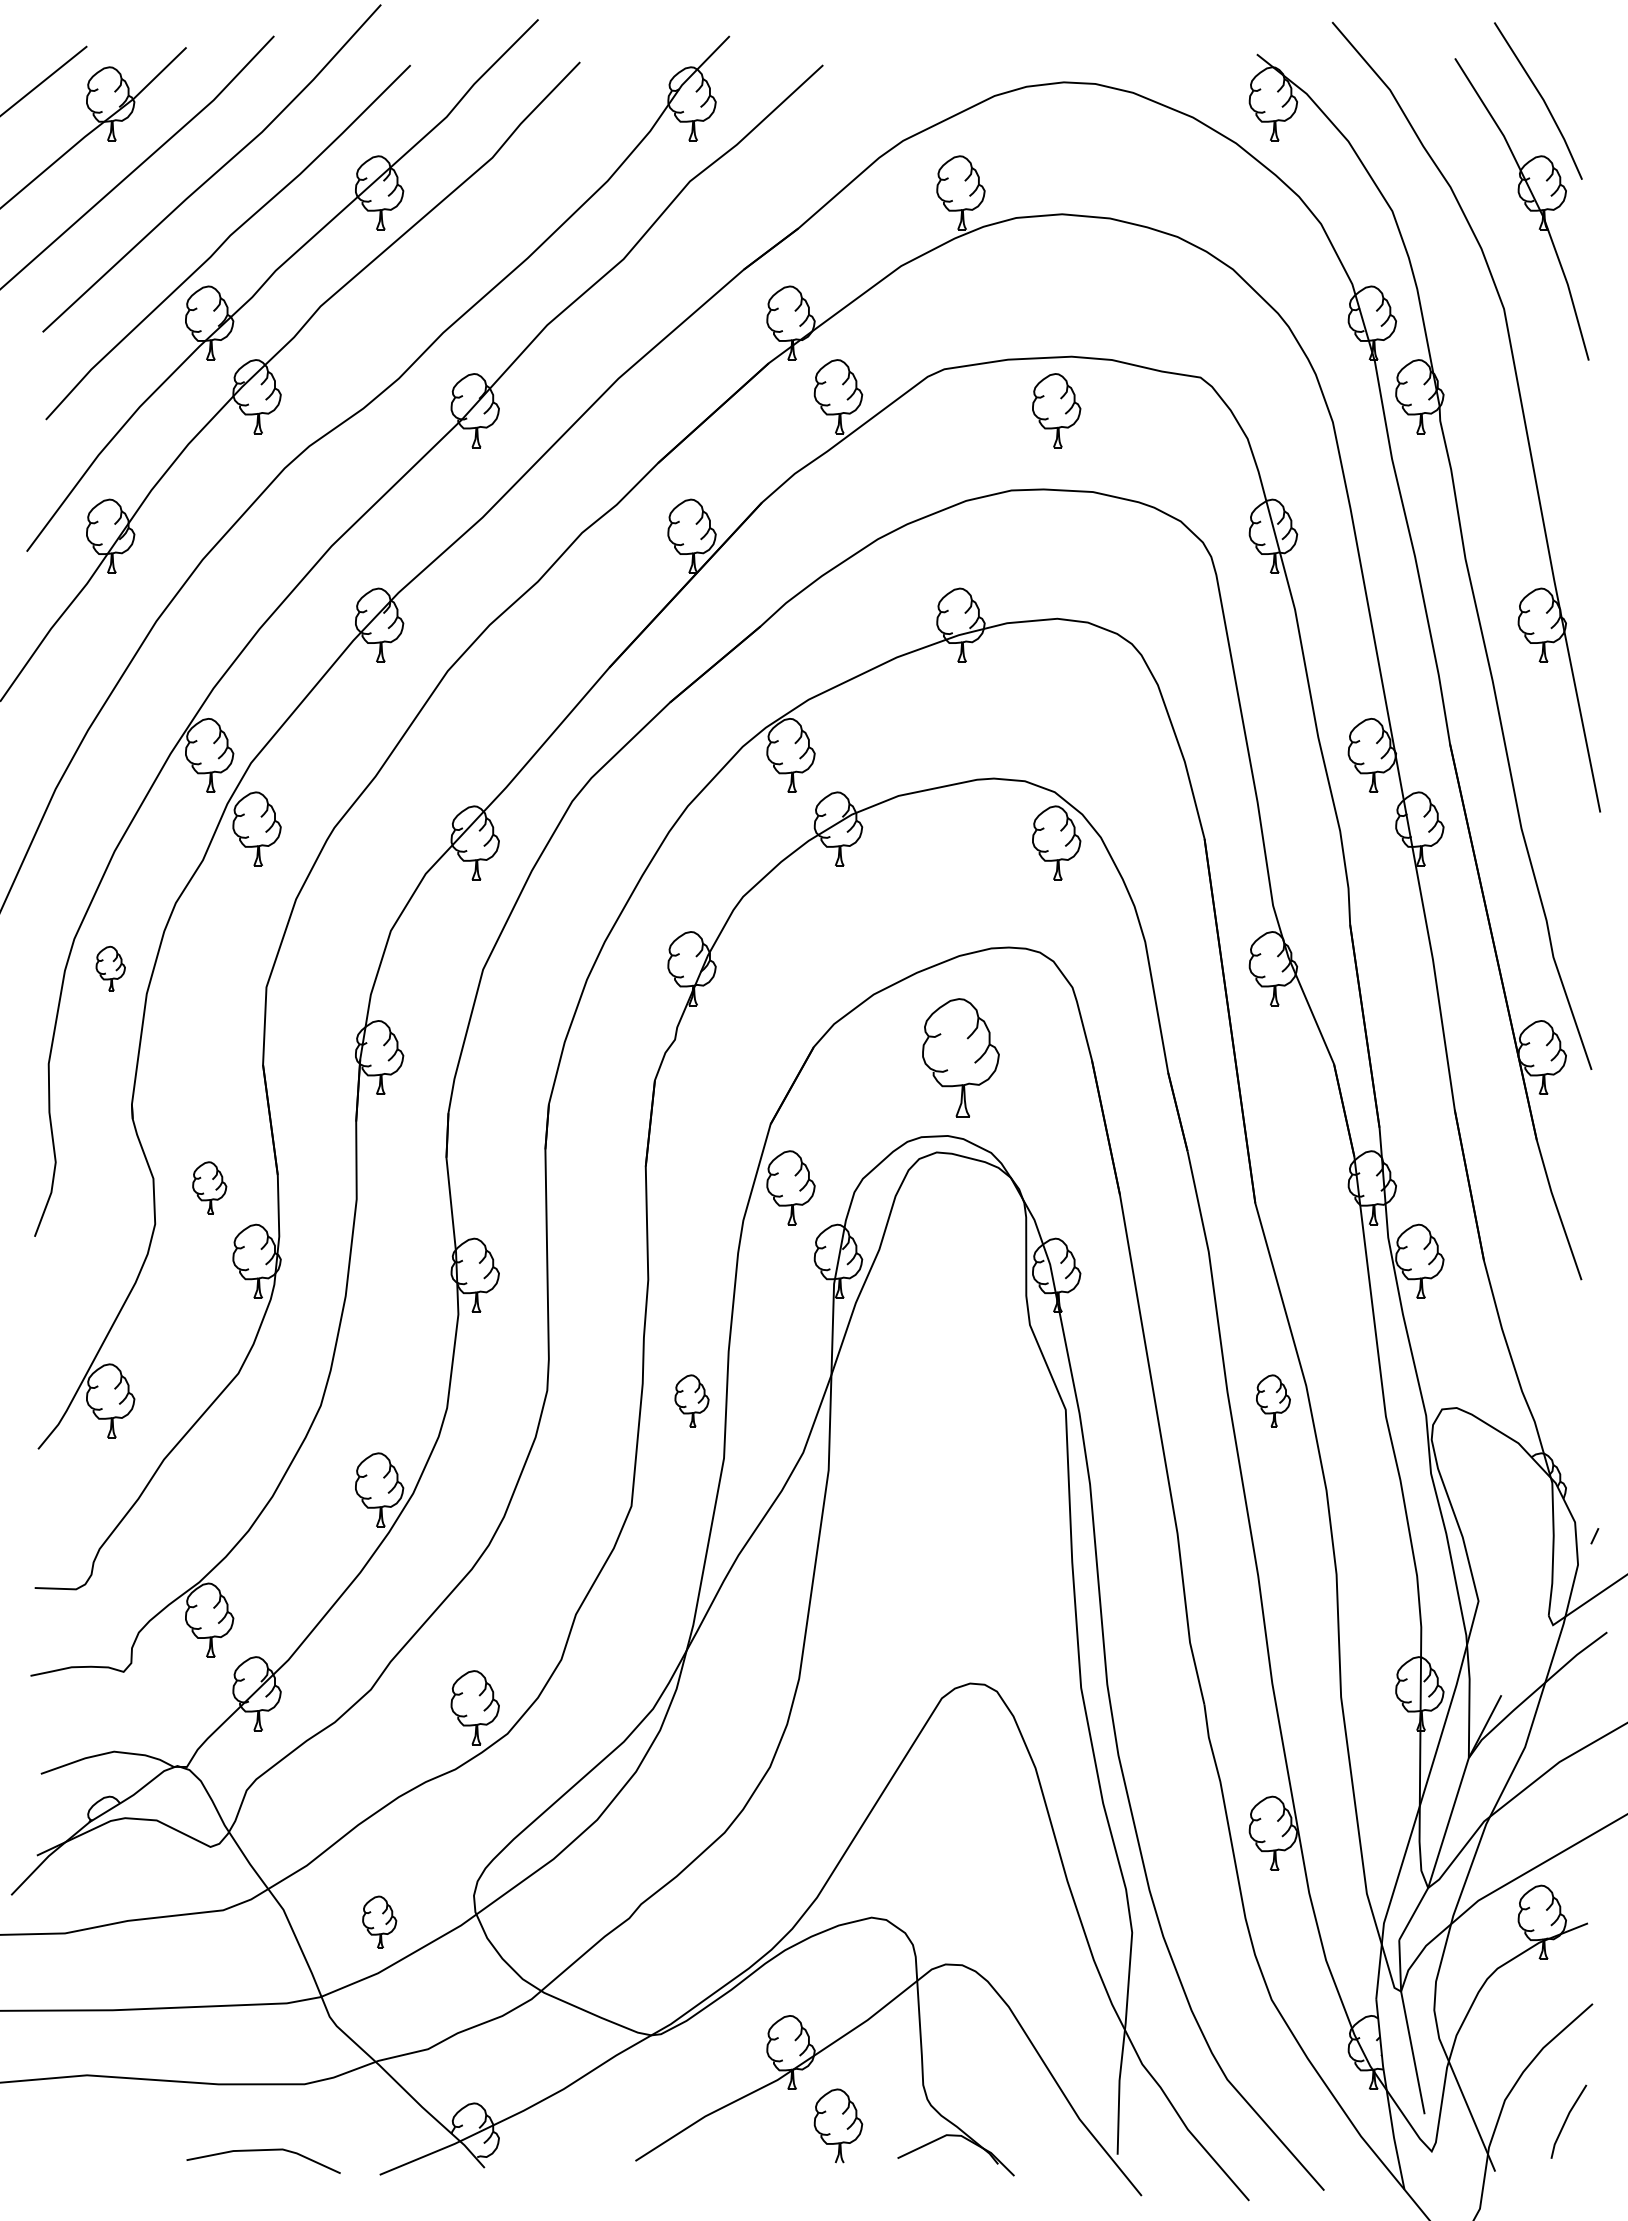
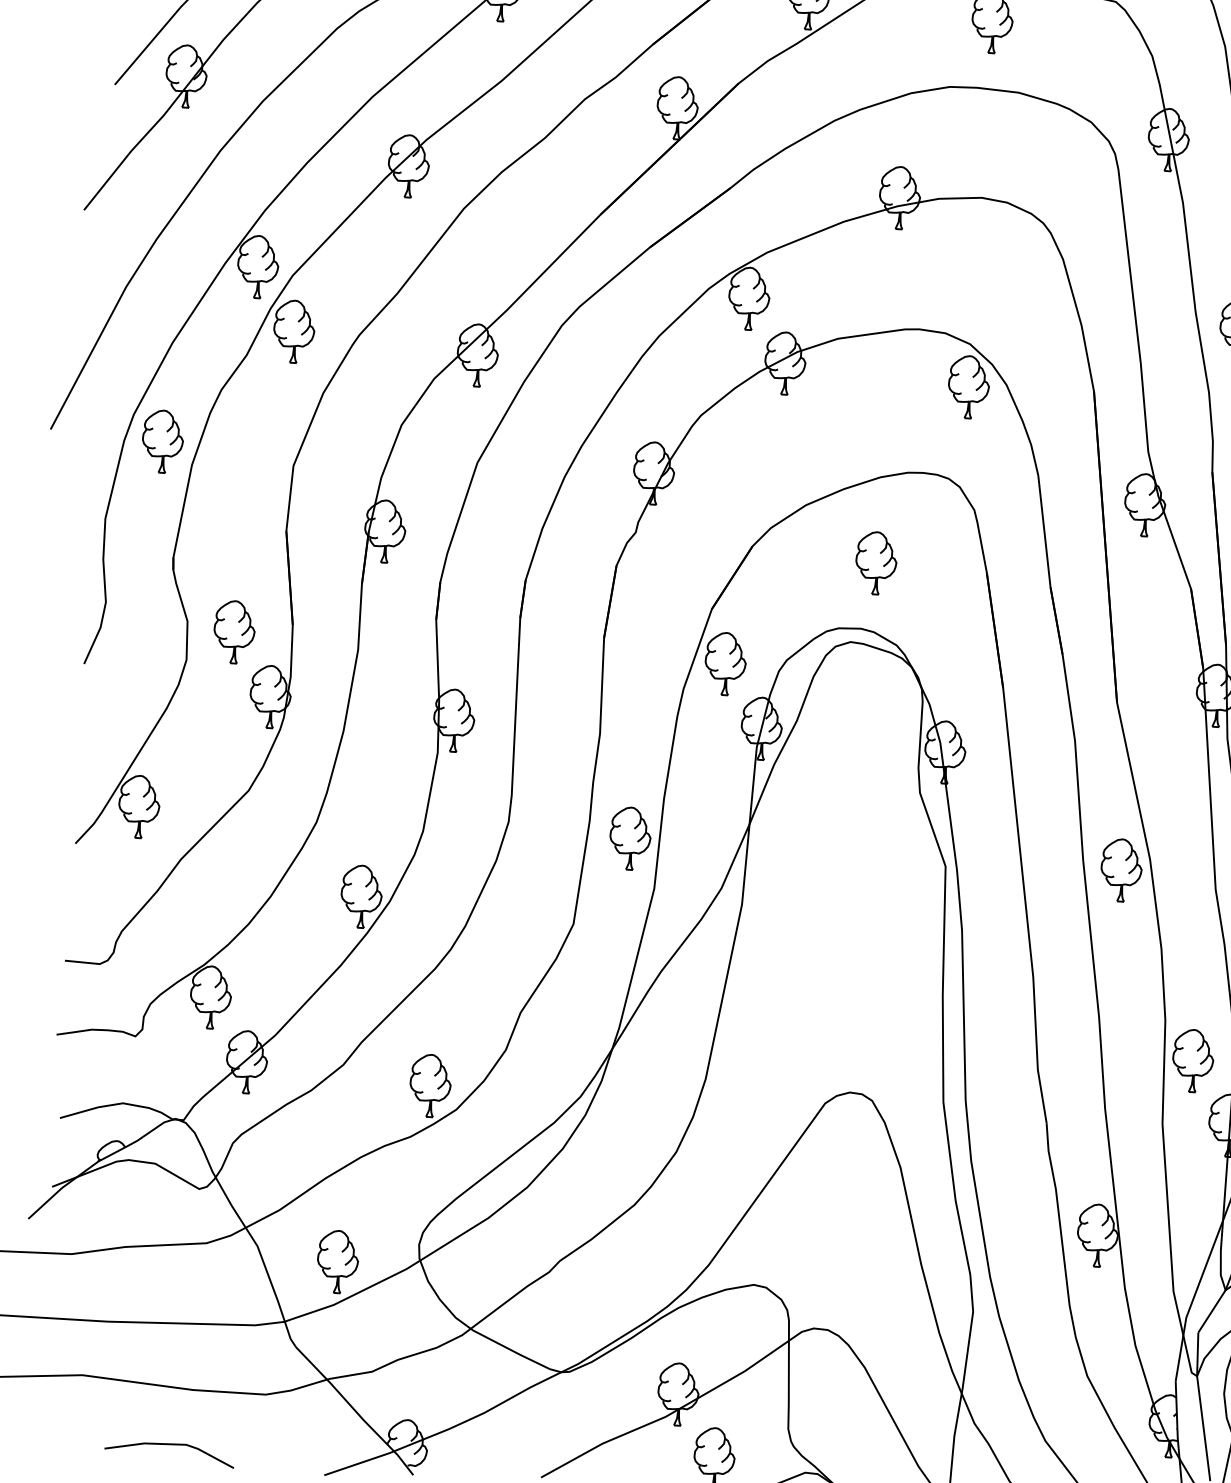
part: (110, 968) -> (162, 441), size x1.67
part: (960, 1057) -> (875, 563), size x0.62
part: (209, 1187) -> (234, 631), size x1.43
part: (691, 1400) -> (629, 838), size x1.43
part: (1273, 1400) -> (1121, 869), size x1.43
part: (1372, 1619) -> (1193, 1060), added
part: (379, 1921) -> (337, 1261), size x1.43
line: (260, 2151) -> (167, 1445), moved

